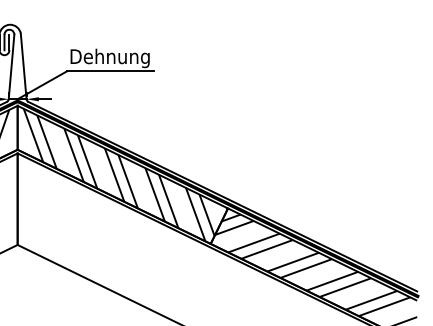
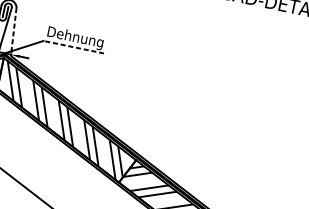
line: (23, 66) -> (13, 31), solid -> dashed
line: (109, 71) -> (73, 47), solid -> dashed

